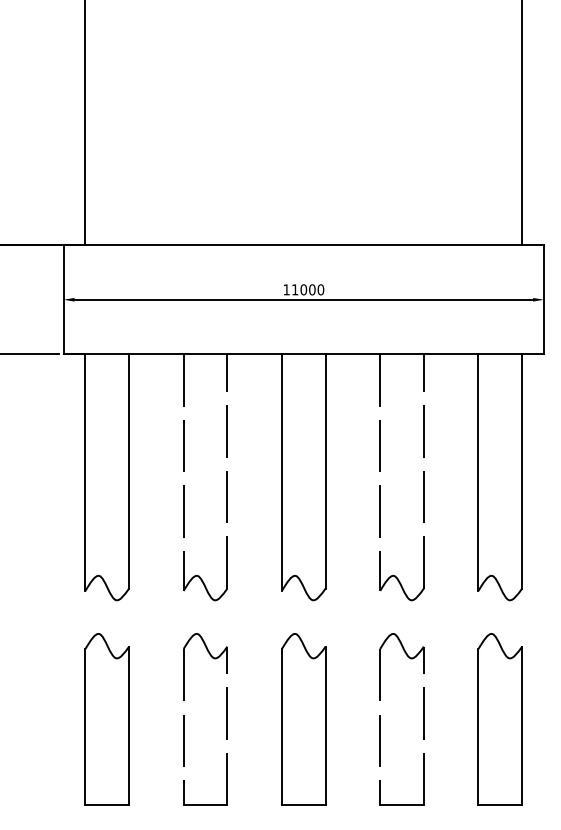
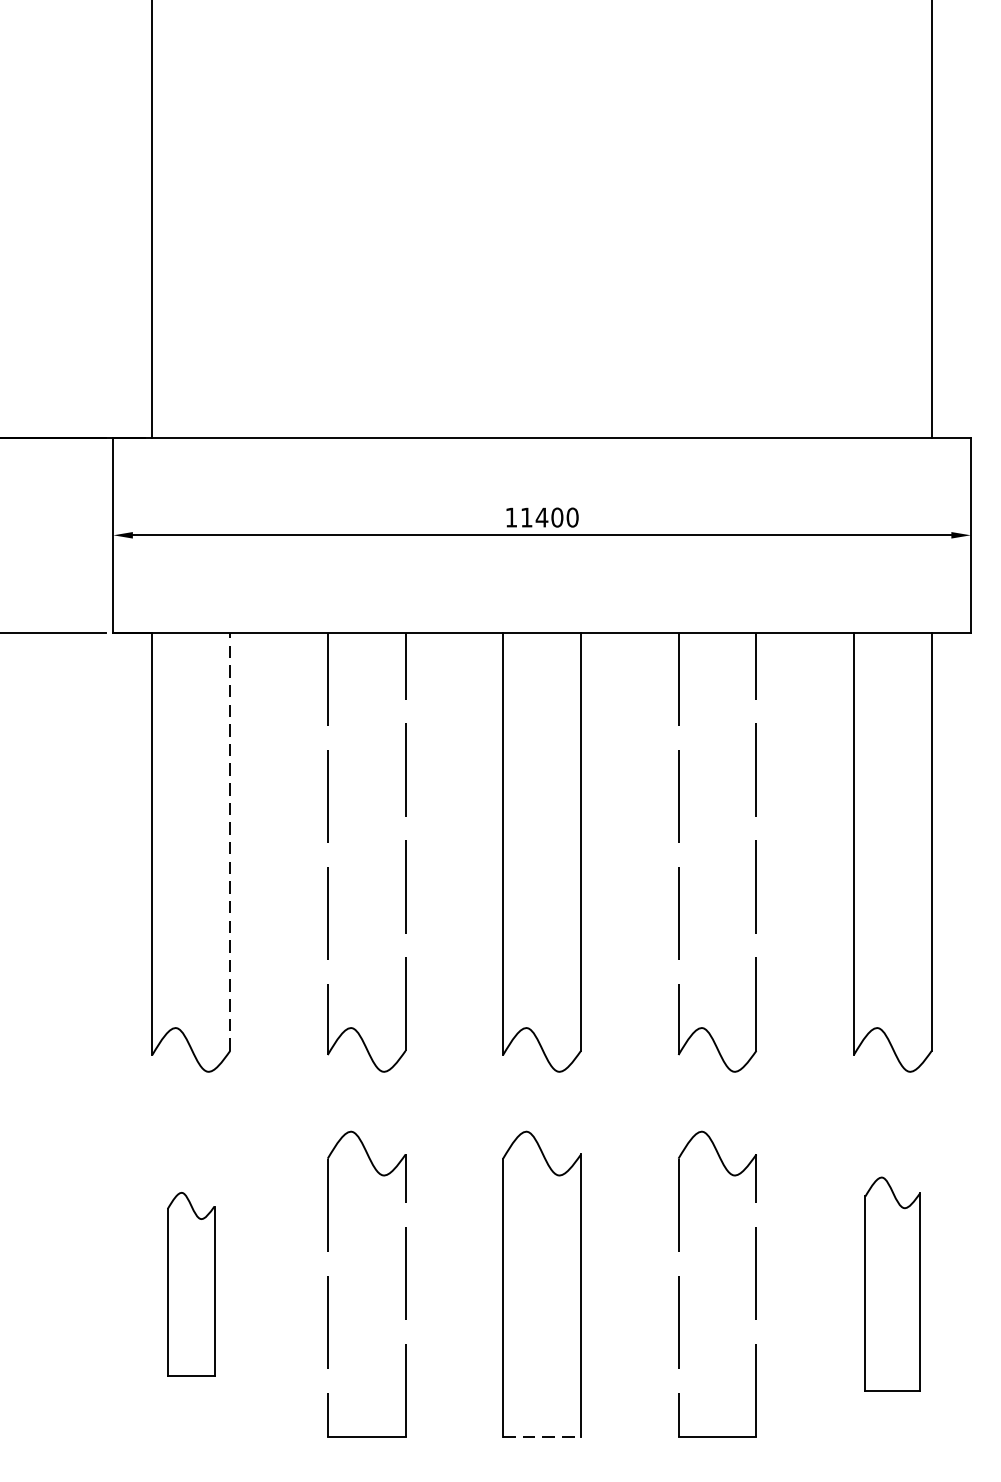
text: (303, 289) -> (541, 516), 11000 -> 11400
line: (129, 470) -> (230, 840), solid -> dashed
part: (106, 719) -> (189, 1284), size x0.6
part: (499, 719) -> (891, 1284), size x0.7
line: (303, 805) -> (541, 1438), solid -> dashed

